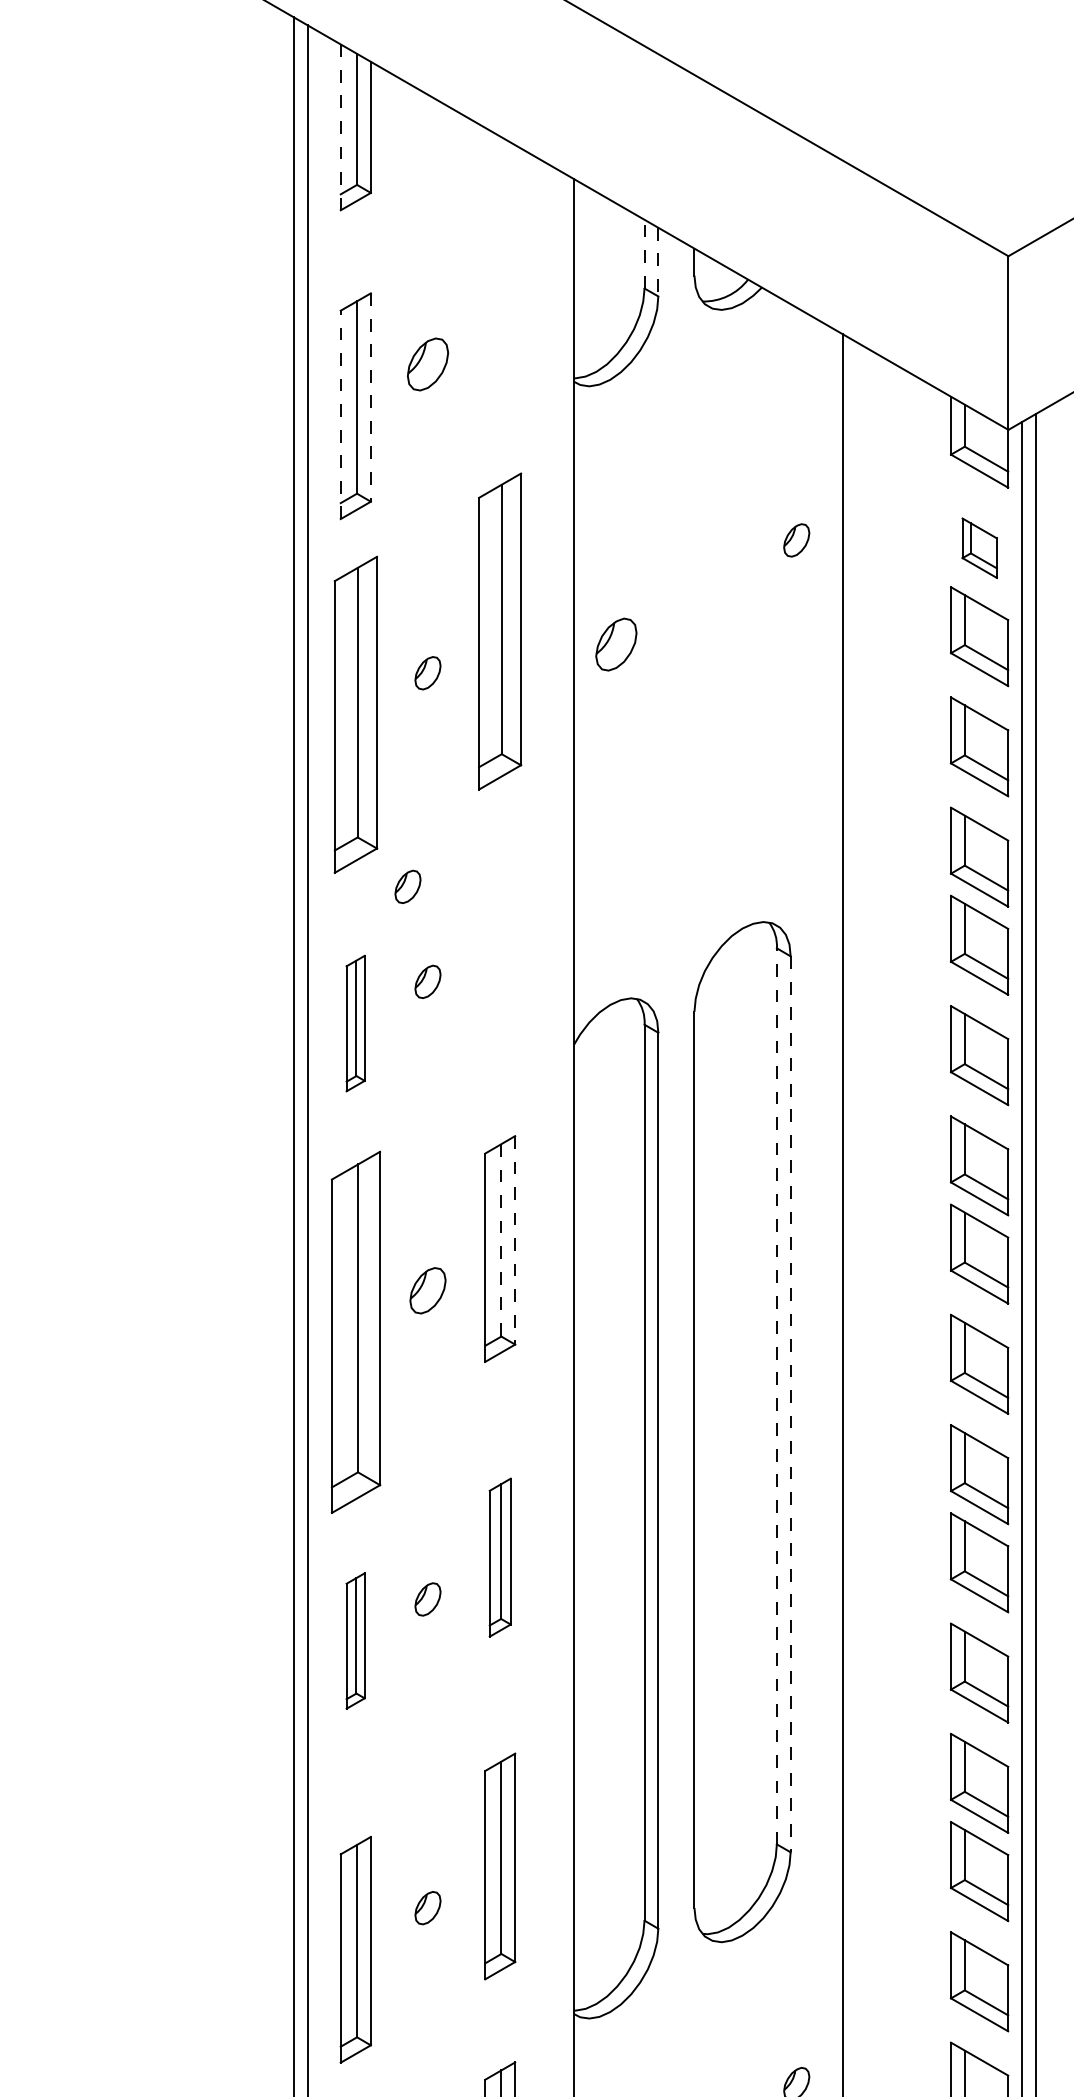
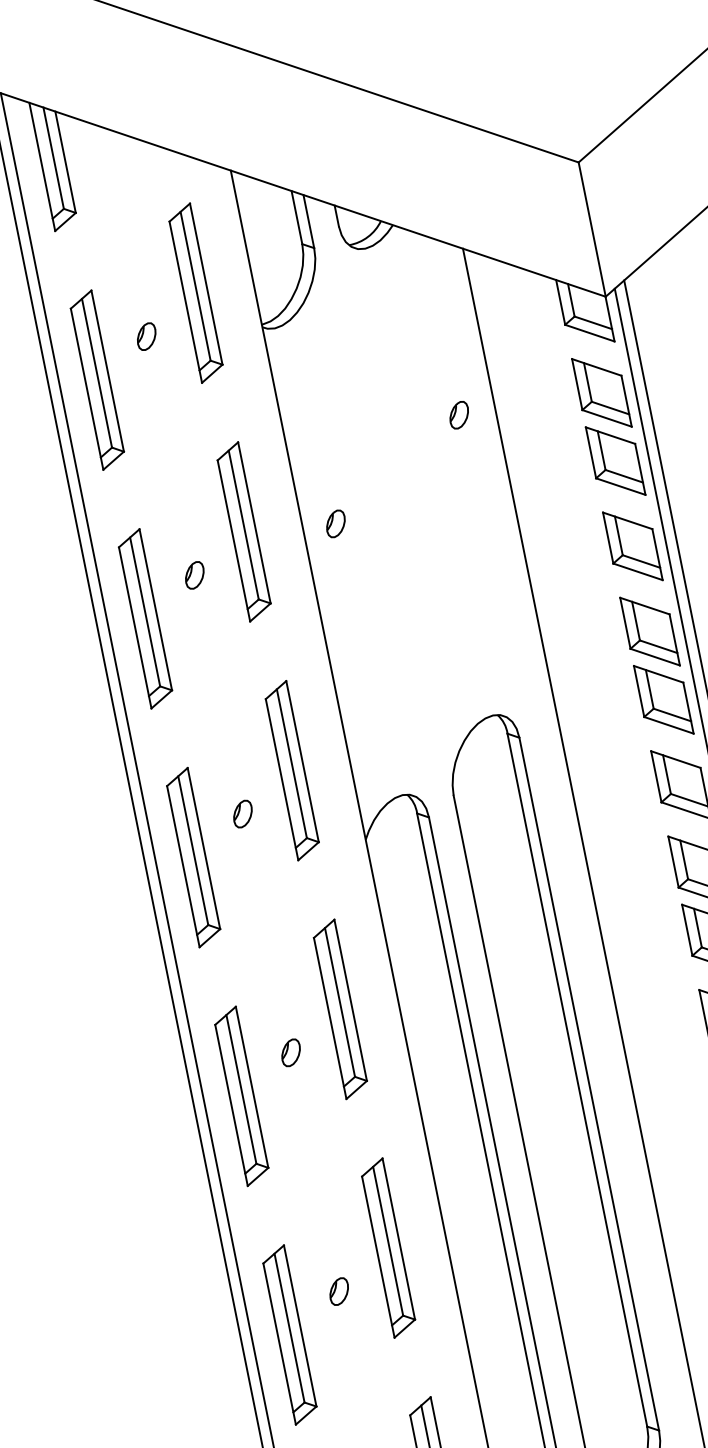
line: (340, 127) -> (42, 167), dashed -> solid
line: (644, 253) -> (296, 217), dashed -> solid
line: (658, 262) -> (309, 221), dashed -> solid
part: (500, 322) -> (196, 292), added
part: (427, 364) -> (146, 336), size x0.62
line: (370, 398) -> (107, 371), dashed -> solid
line: (340, 414) -> (86, 388), dashed -> solid
part: (979, 547) -> (601, 392), size x1.67
part: (500, 631) -> (244, 531), size x0.71
part: (615, 644) -> (335, 523), size x0.62
part: (355, 714) -> (145, 618), size x0.71
part: (407, 886) -> (212, 743), removed
part: (500, 940) -> (292, 770), added
part: (355, 1023) -> (193, 857), size x1.67
line: (501, 1240) -> (340, 1002), dashed -> solid
line: (515, 1240) -> (350, 1000), dashed -> solid
part: (427, 1290) -> (290, 1052), size x0.71
part: (355, 1332) -> (241, 1096), size x0.62
line: (776, 1395) -> (576, 1079), dashed -> solid
line: (790, 1404) -> (589, 1084), dashed -> solid
part: (500, 1557) -> (388, 1247), size x1.43
part: (355, 1640) -> (289, 1334), size x1.67

